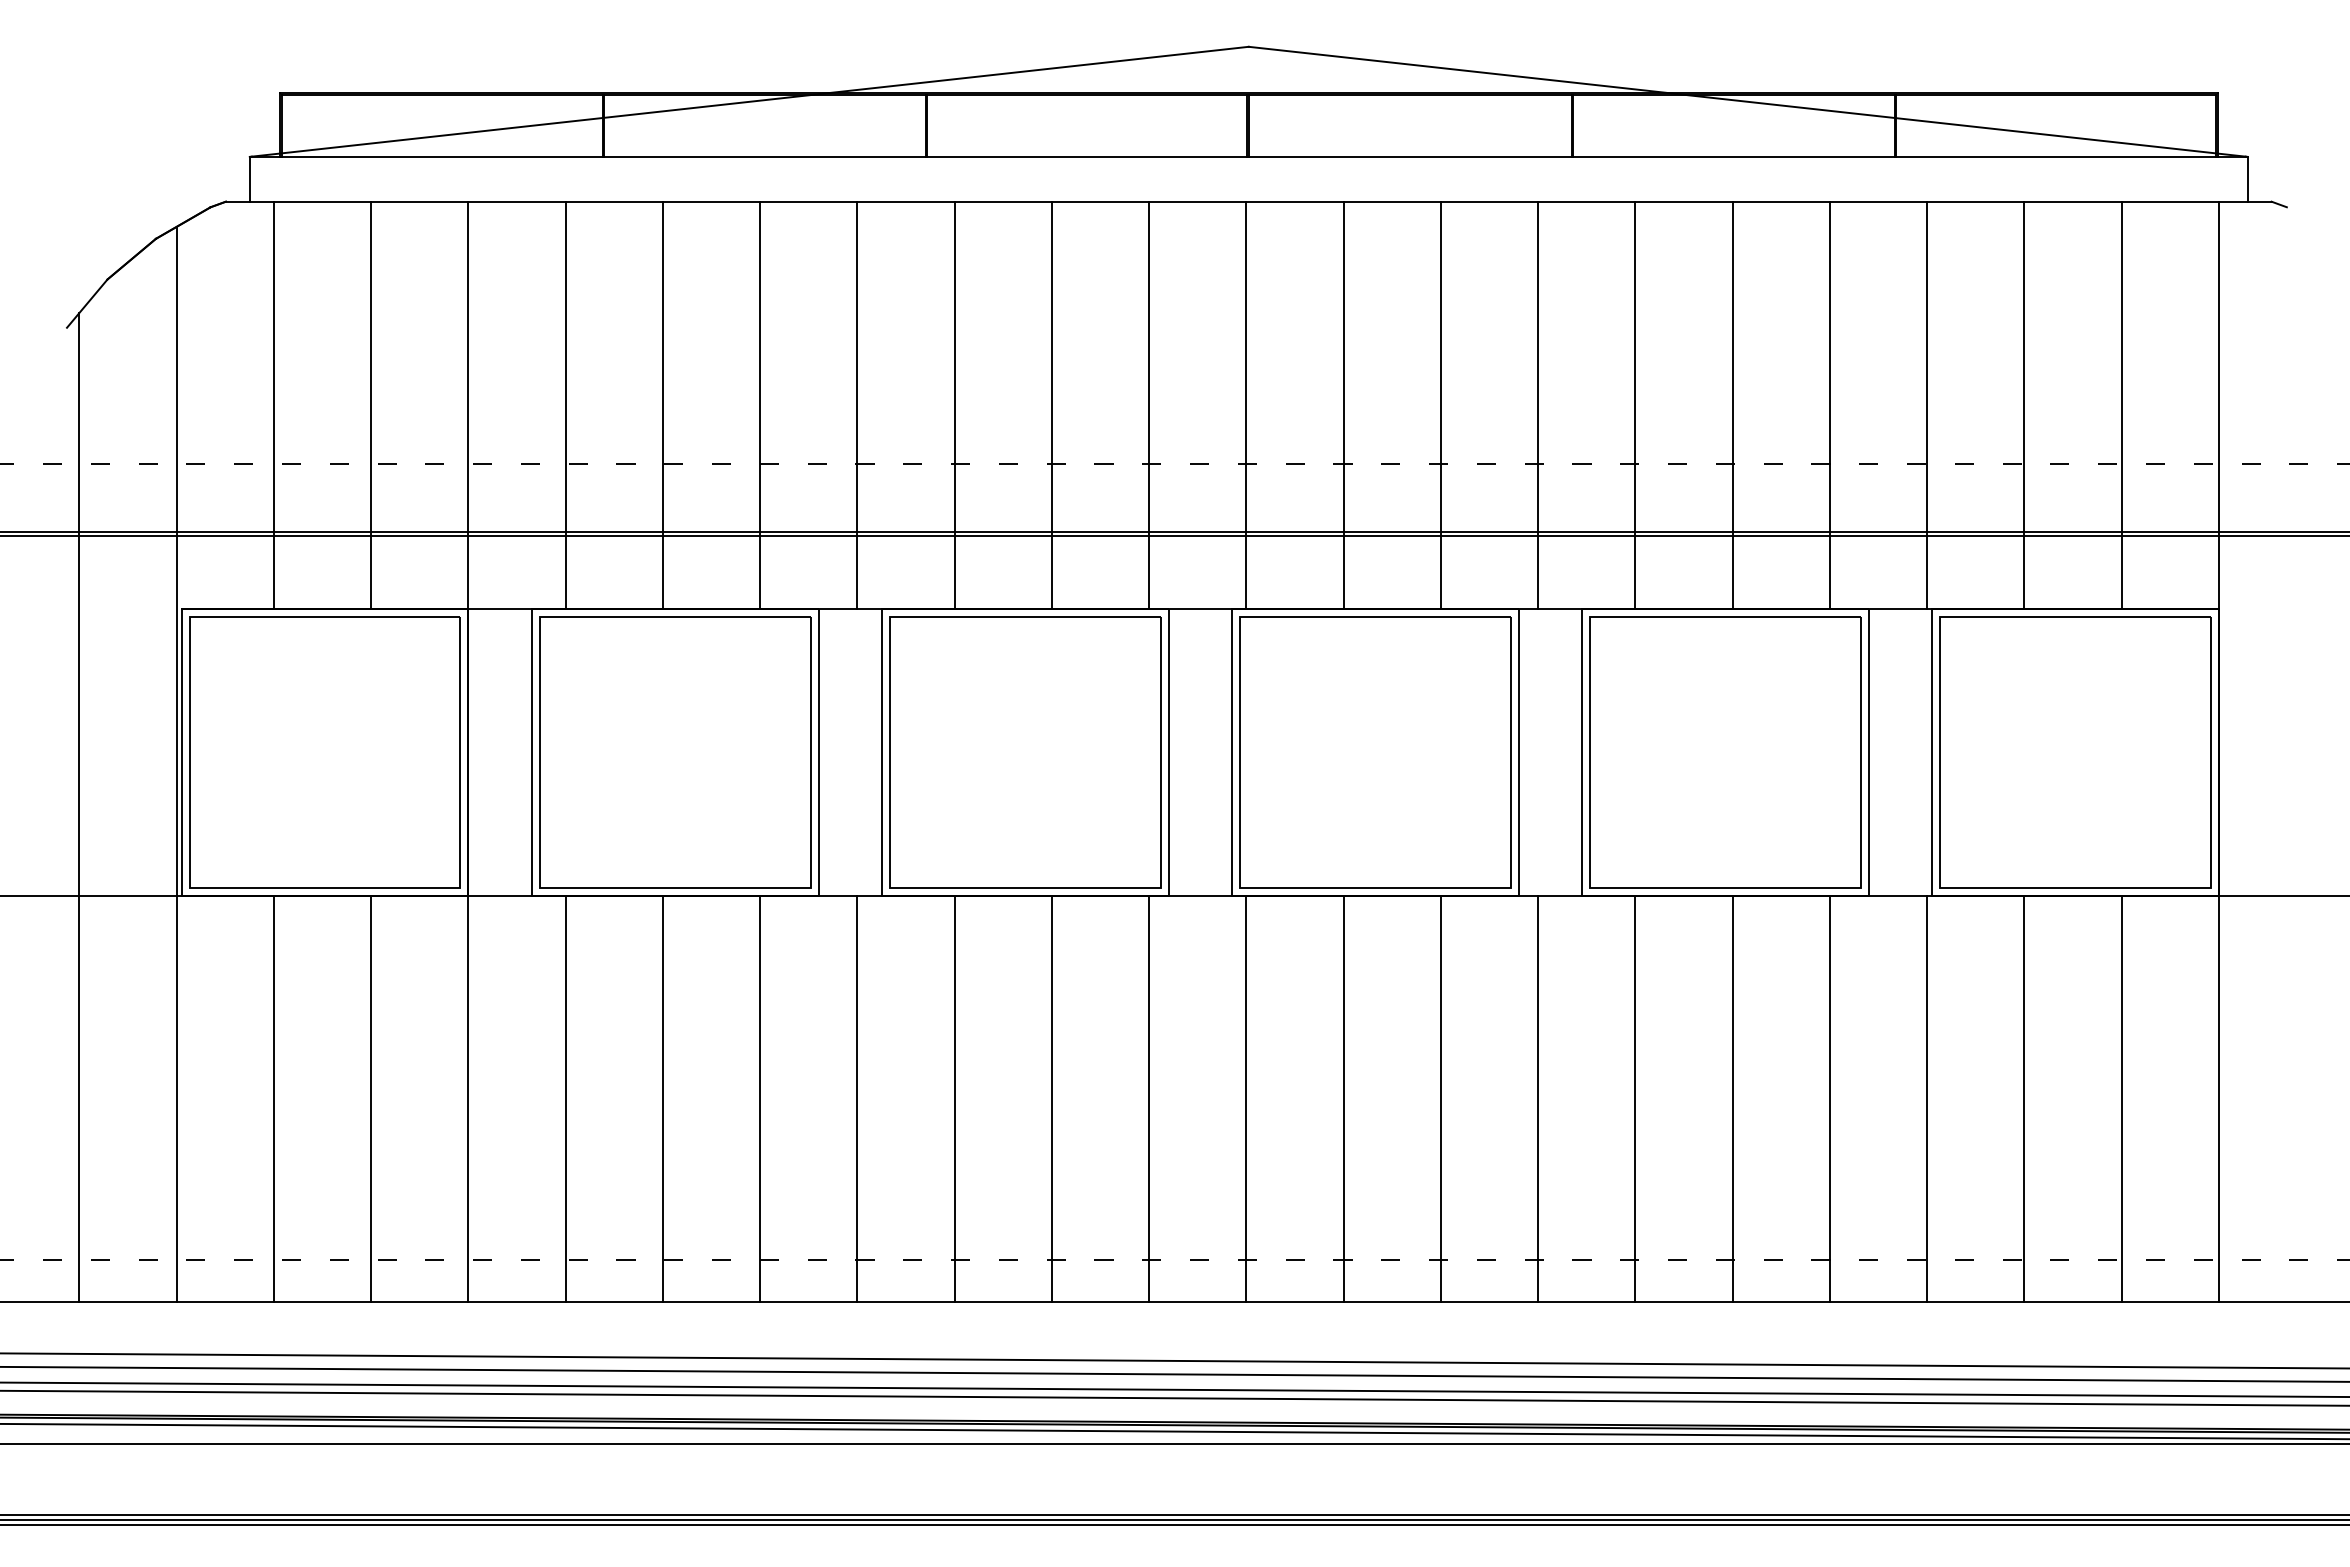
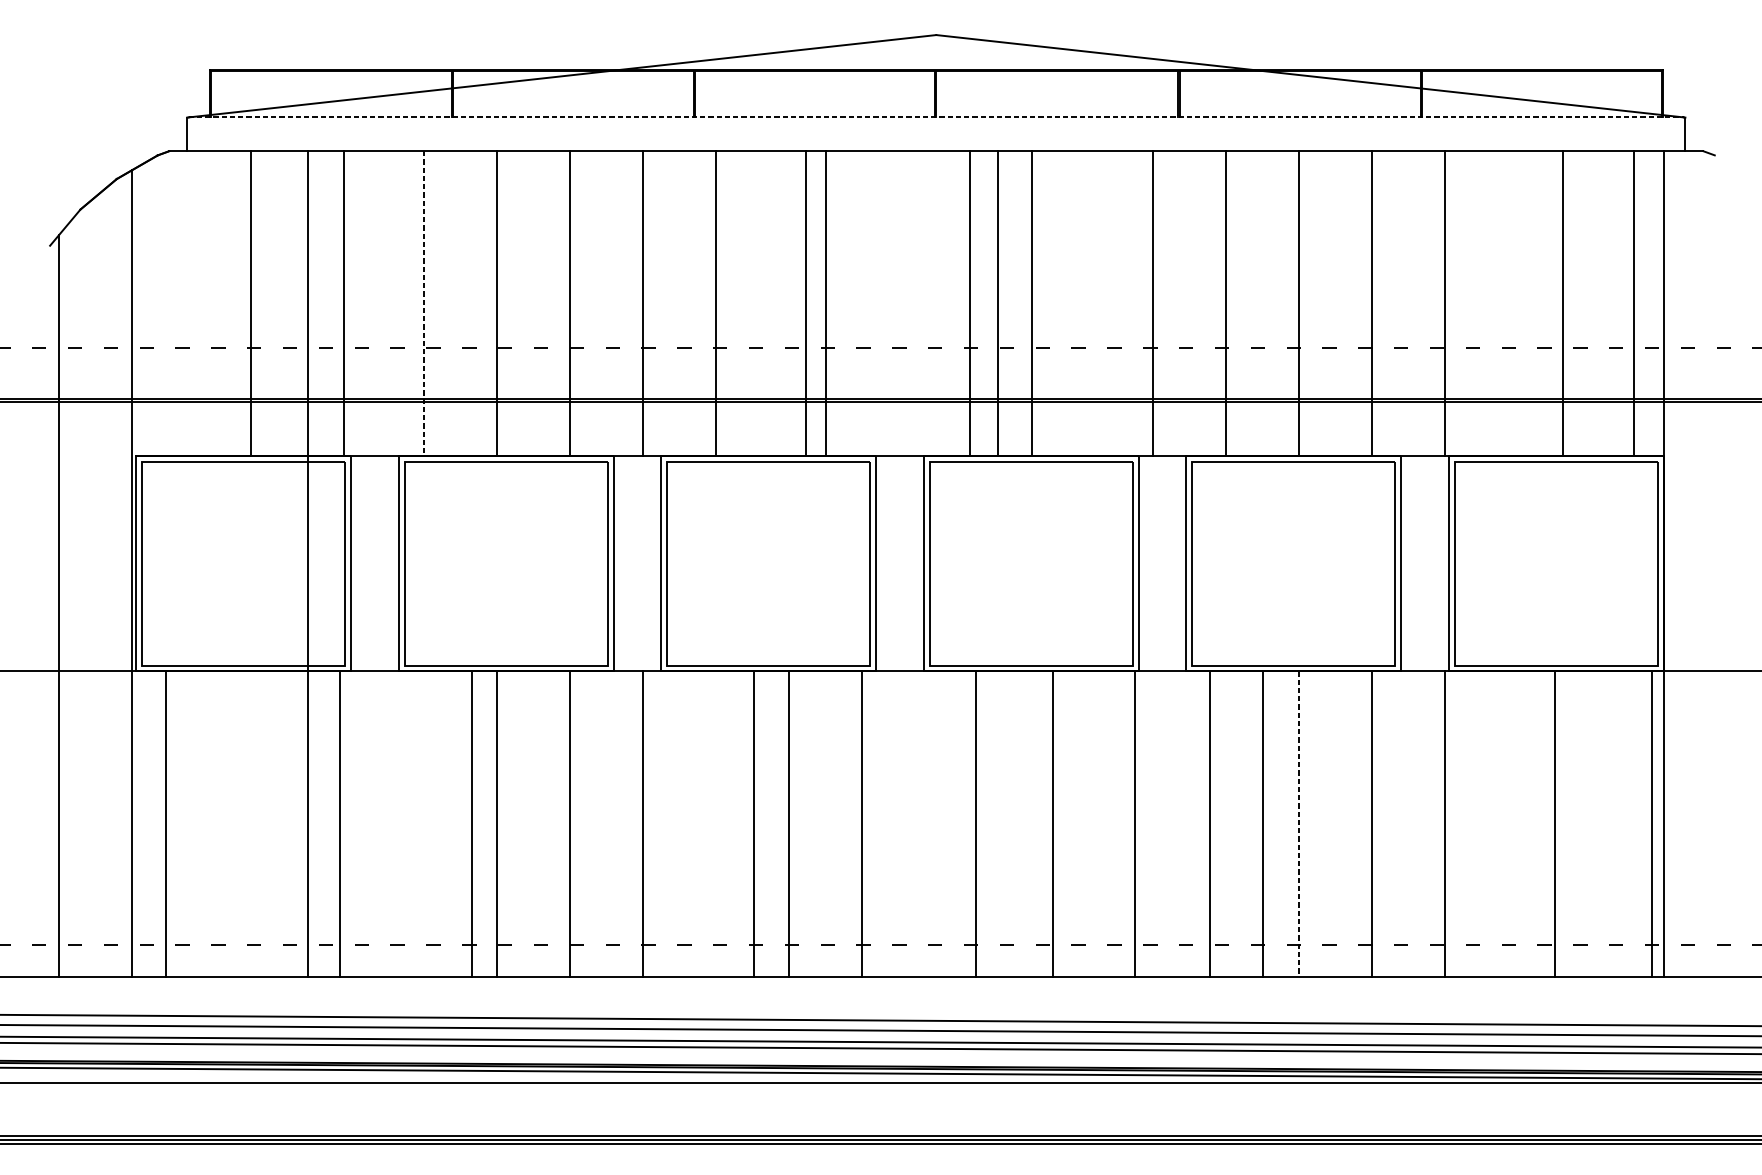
line: (1248, 156) -> (936, 117), solid -> dashed
line: (273, 404) -> (250, 303), moved
line: (371, 404) -> (344, 303), moved
line: (1051, 404) -> (825, 303), moved
line: (1149, 404) -> (806, 303), moved
line: (1246, 404) -> (997, 303), moved
line: (1343, 404) -> (969, 303), moved
line: (1440, 404) -> (1031, 303), moved
line: (2024, 404) -> (1563, 303), moved
line: (2121, 404) -> (1633, 303), moved
line: (565, 405) -> (423, 304), solid -> dashed
line: (468, 751) -> (307, 563), moved
line: (273, 1098) -> (165, 823), moved
line: (371, 1098) -> (339, 823), moved
line: (565, 1098) -> (471, 823), moved
line: (954, 1098) -> (753, 823), moved
line: (1246, 1098) -> (975, 823), moved
line: (1343, 1098) -> (1053, 823), moved
line: (1440, 1098) -> (1134, 823), moved
line: (1538, 1098) -> (1210, 823), moved
line: (1635, 1098) -> (1263, 823), moved
line: (2024, 1098) -> (1554, 823), moved
line: (2121, 1098) -> (1652, 823), moved
line: (1732, 1099) -> (1299, 824), solid -> dashed

